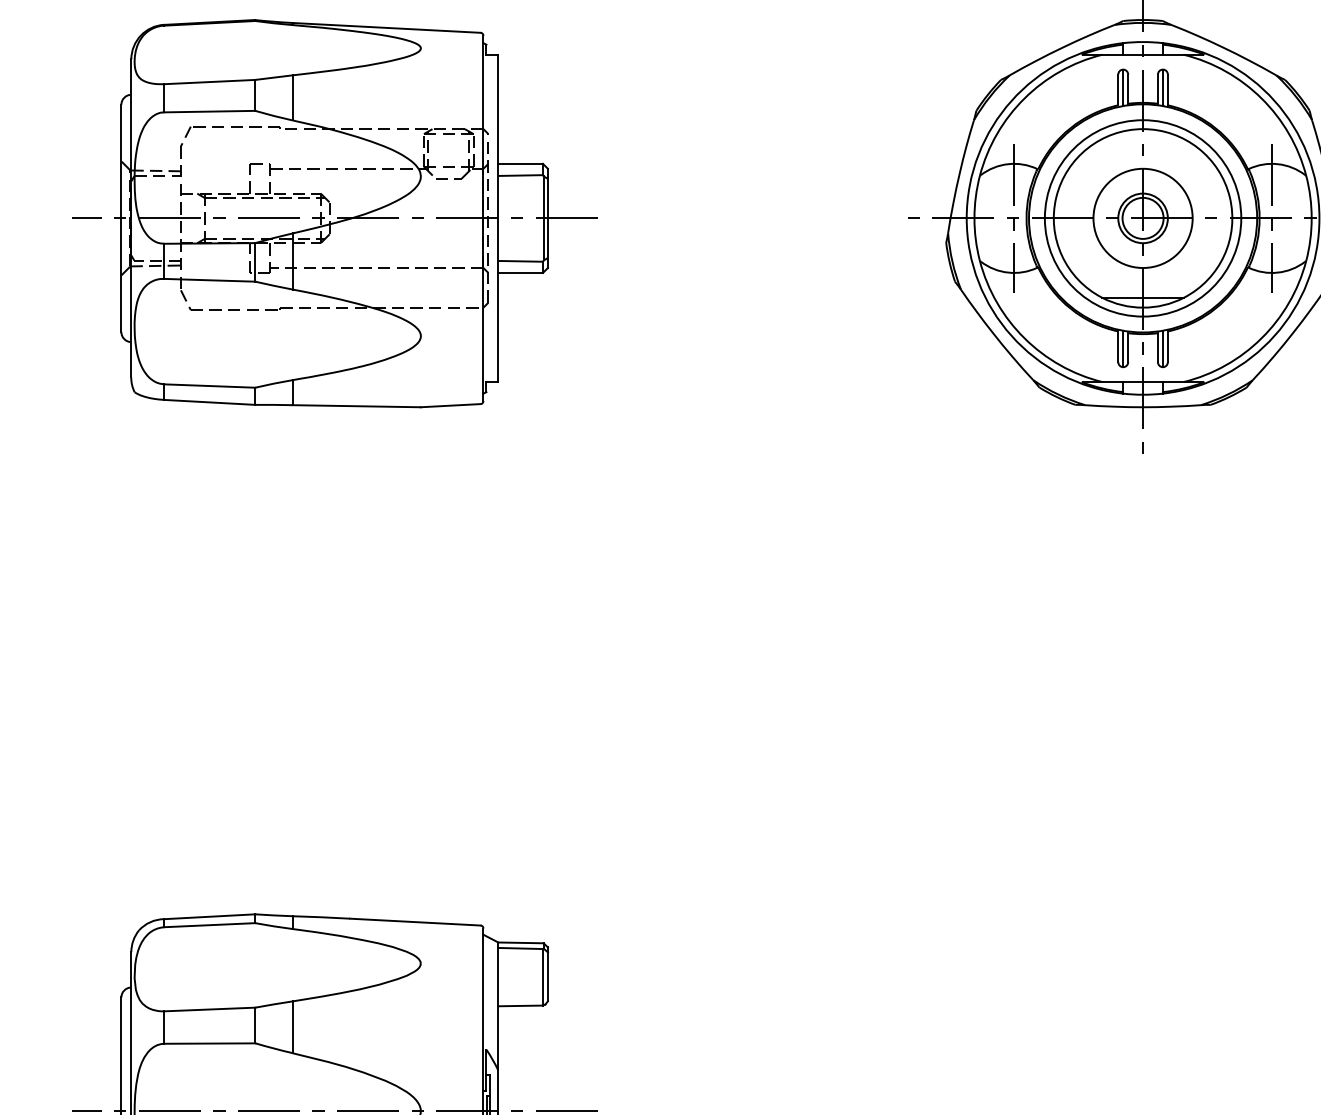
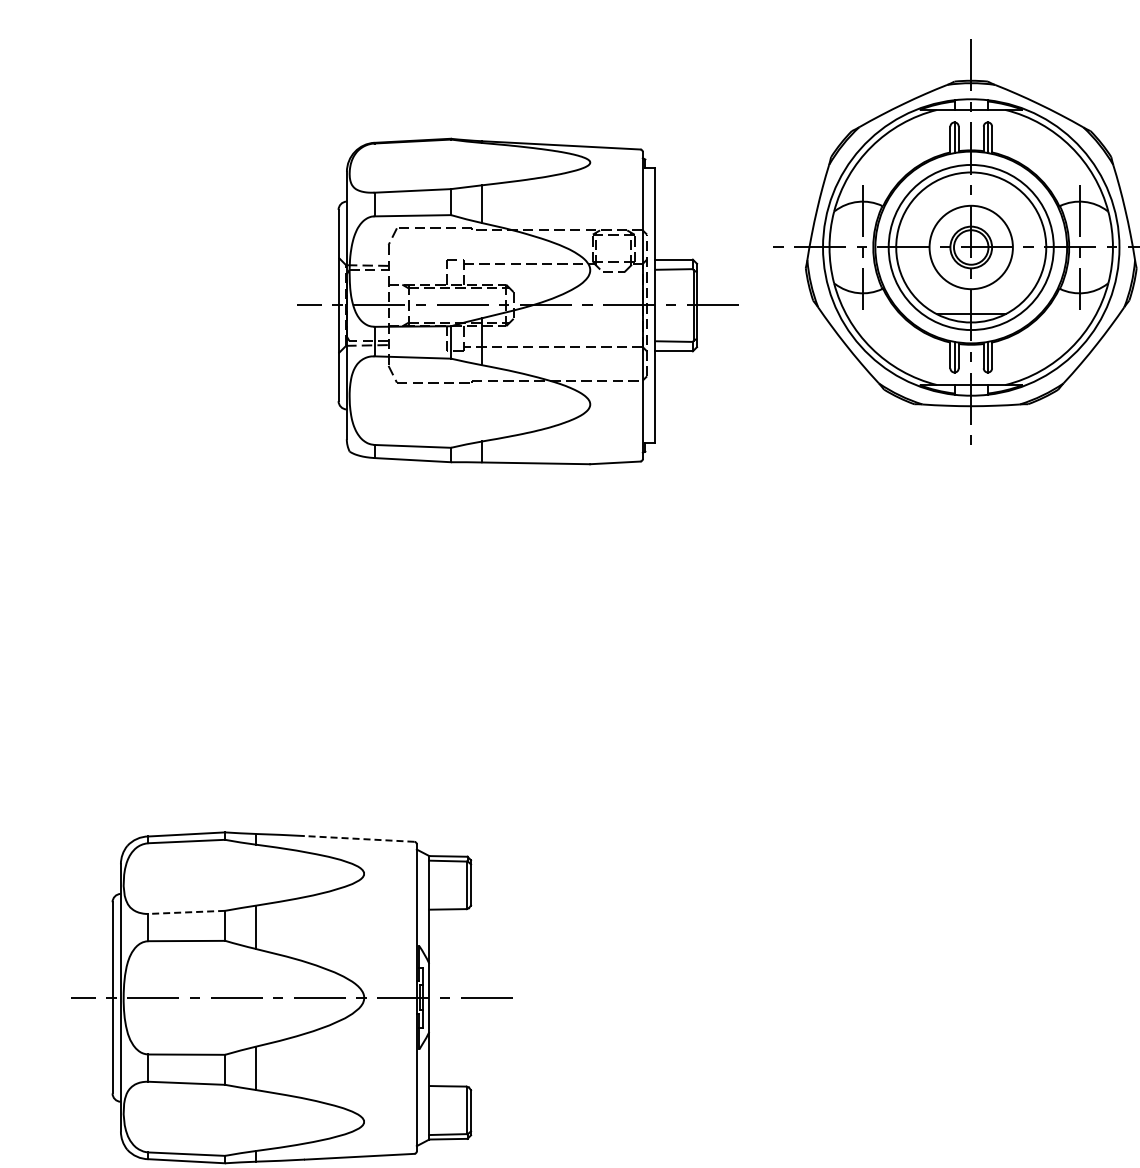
part: (334, 213) -> (517, 301), moved
line: (415, 921) -> (359, 838), solid -> dashed
line: (209, 1009) -> (186, 912), solid -> dashed

